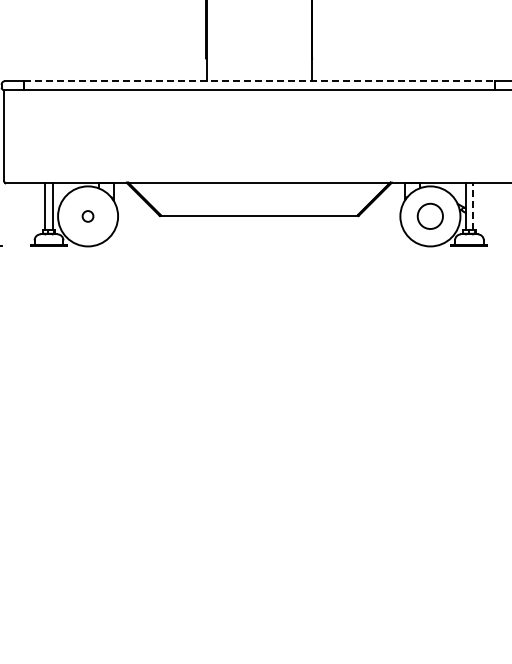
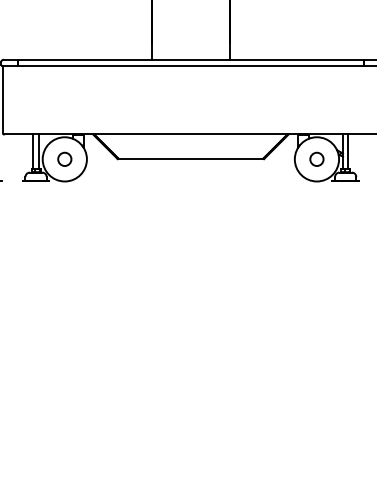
line: (259, 81) -> (191, 60), dashed -> solid
line: (473, 205) -> (348, 151), dashed -> solid
circle: (87, 216) -> (64, 159), size x1.67
circle: (430, 216) -> (317, 159), size x0.71

